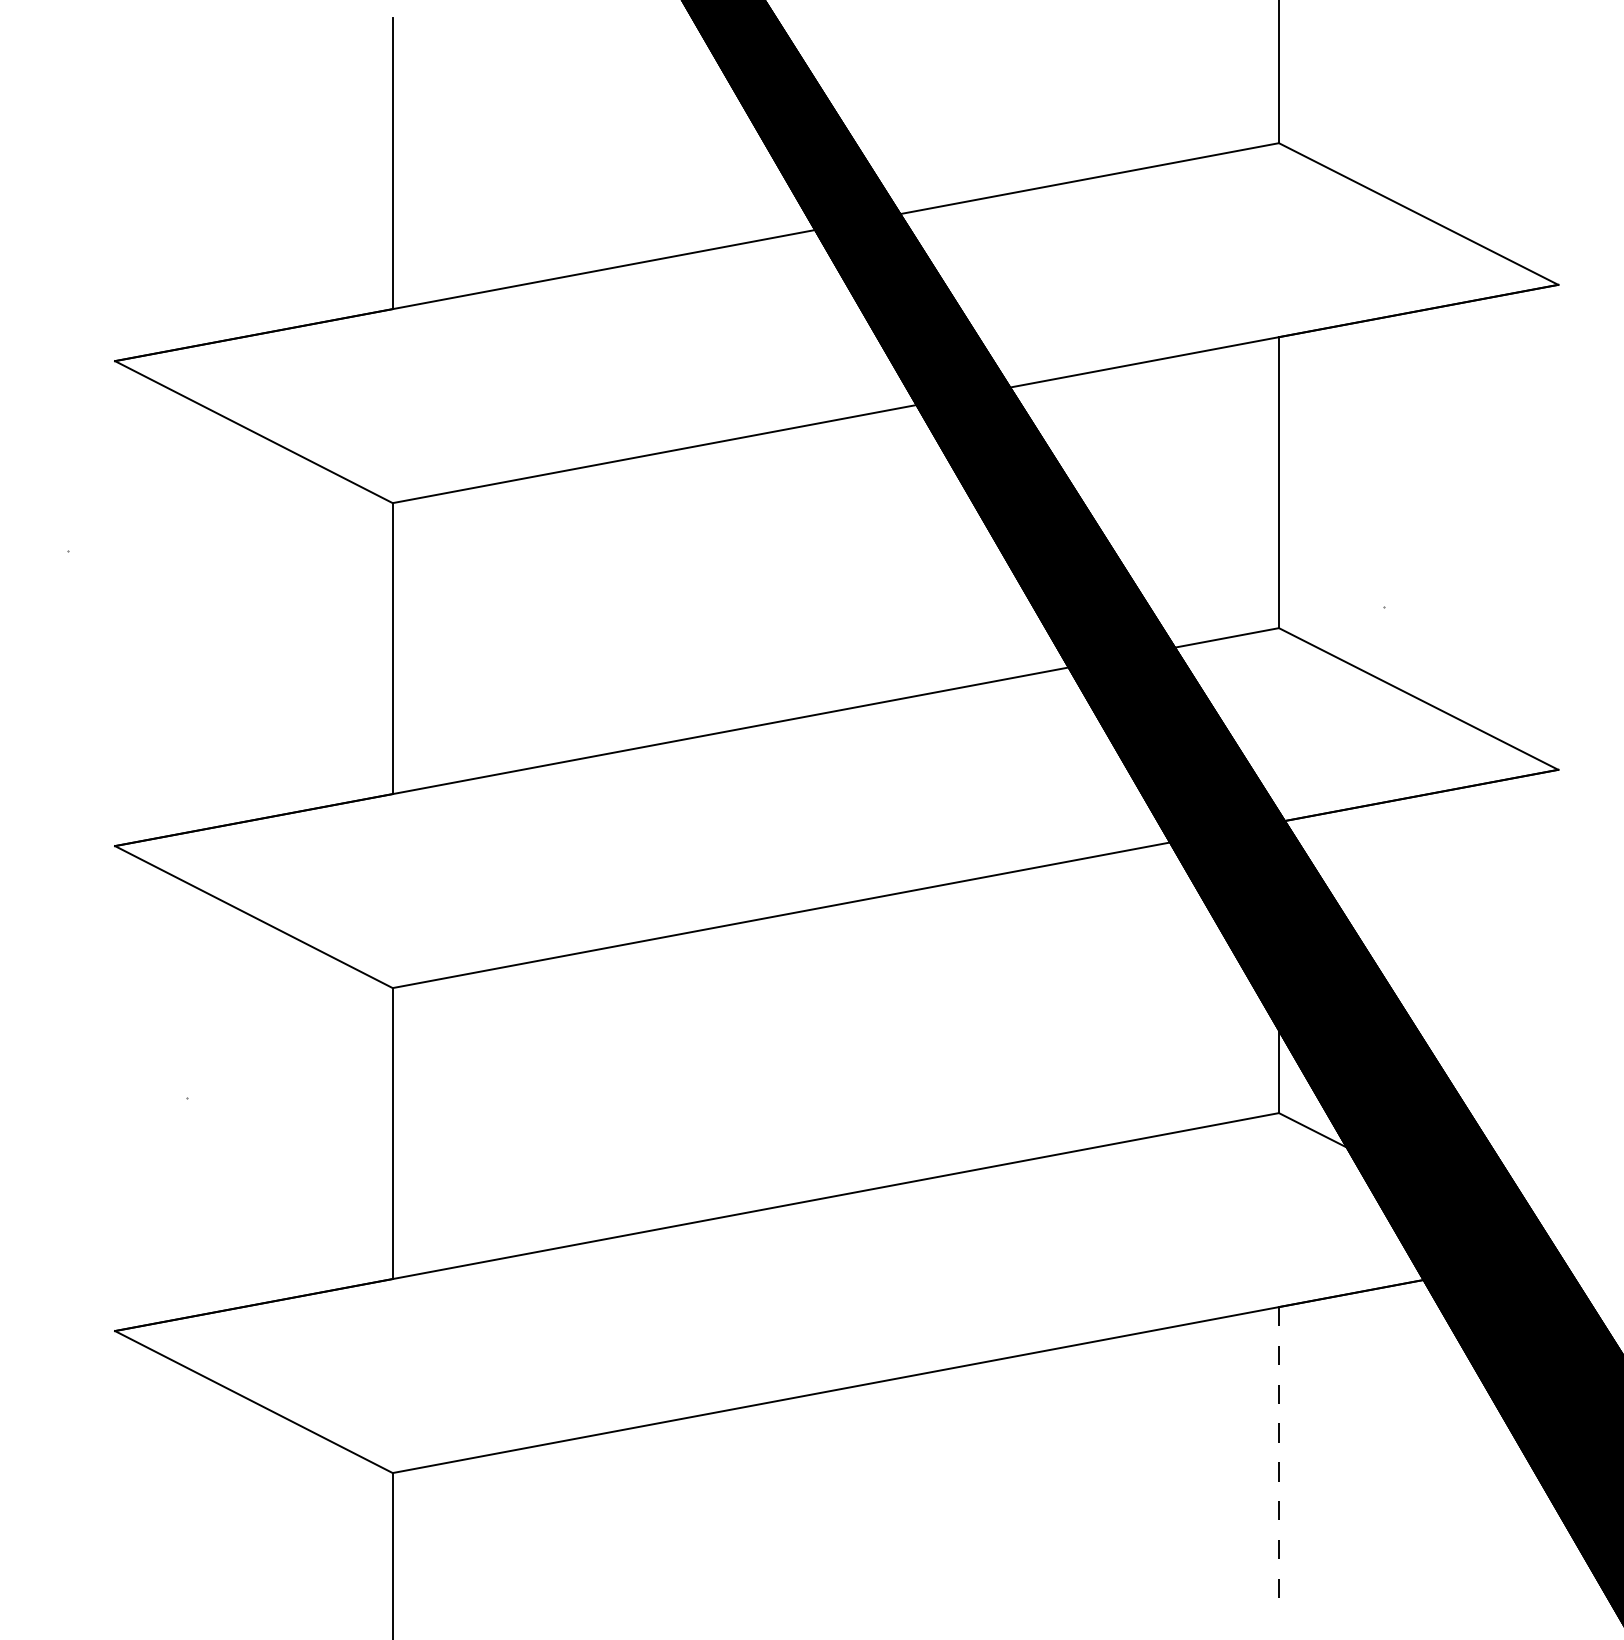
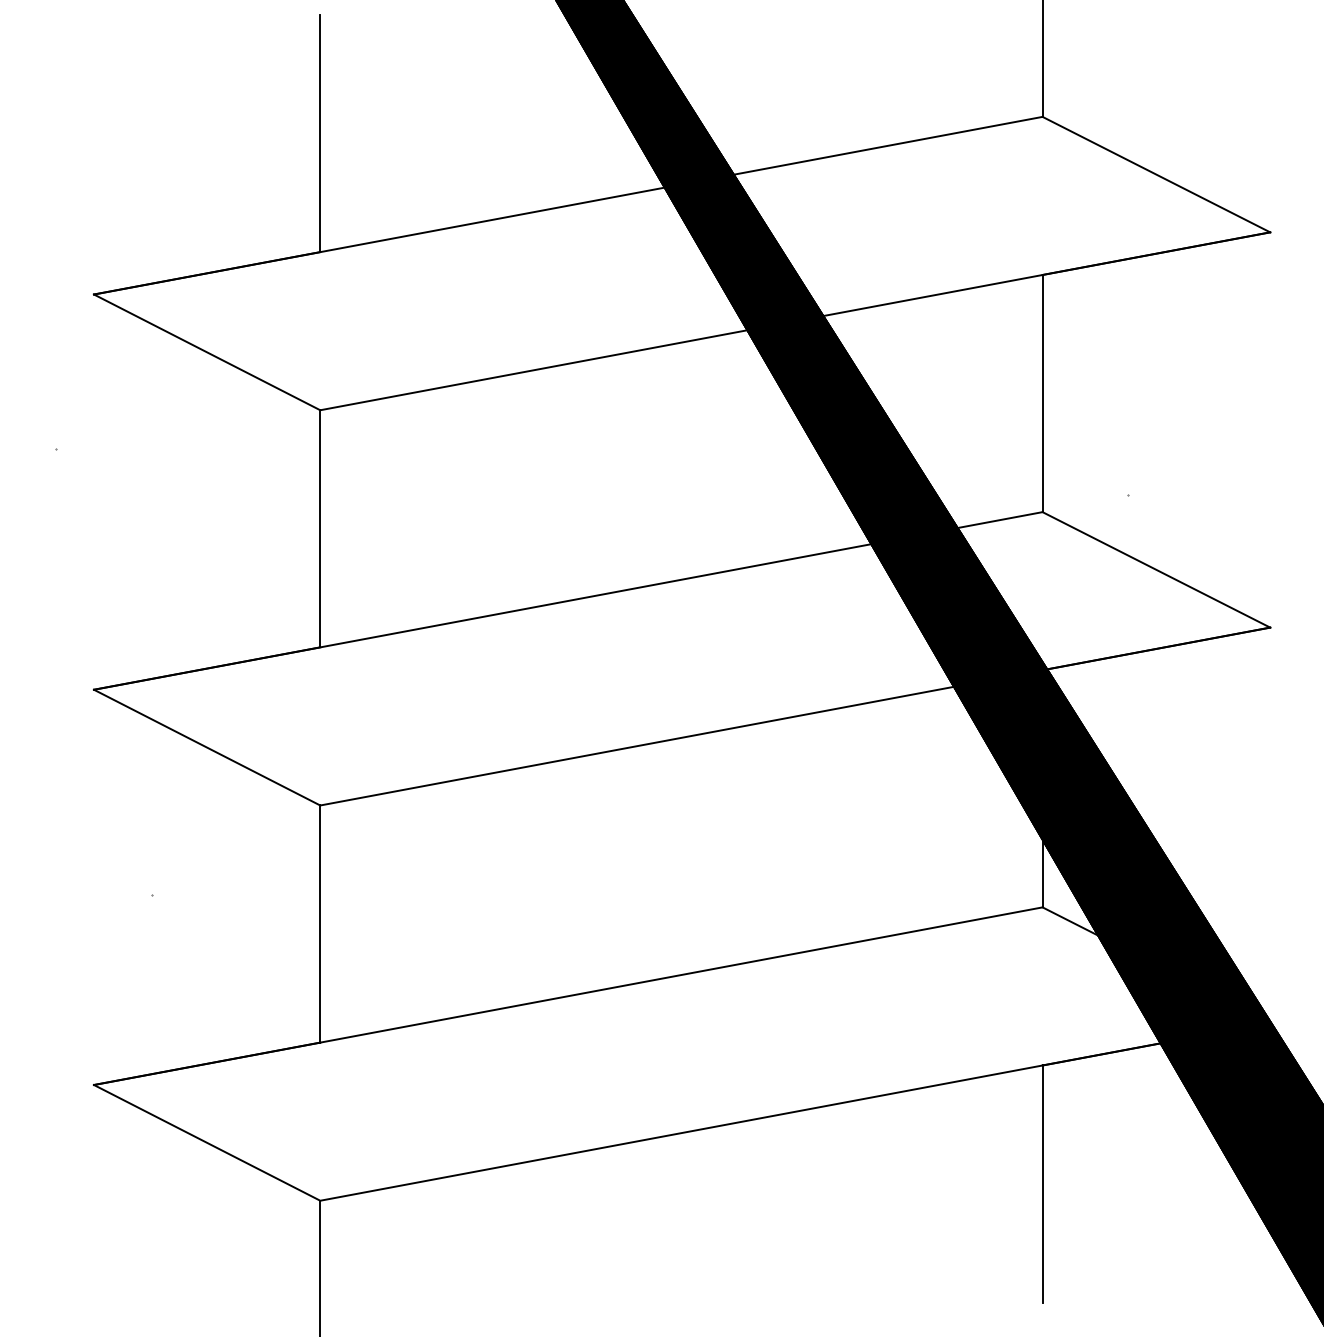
line: (1278, 1453) -> (1042, 1184), dashed -> solid

